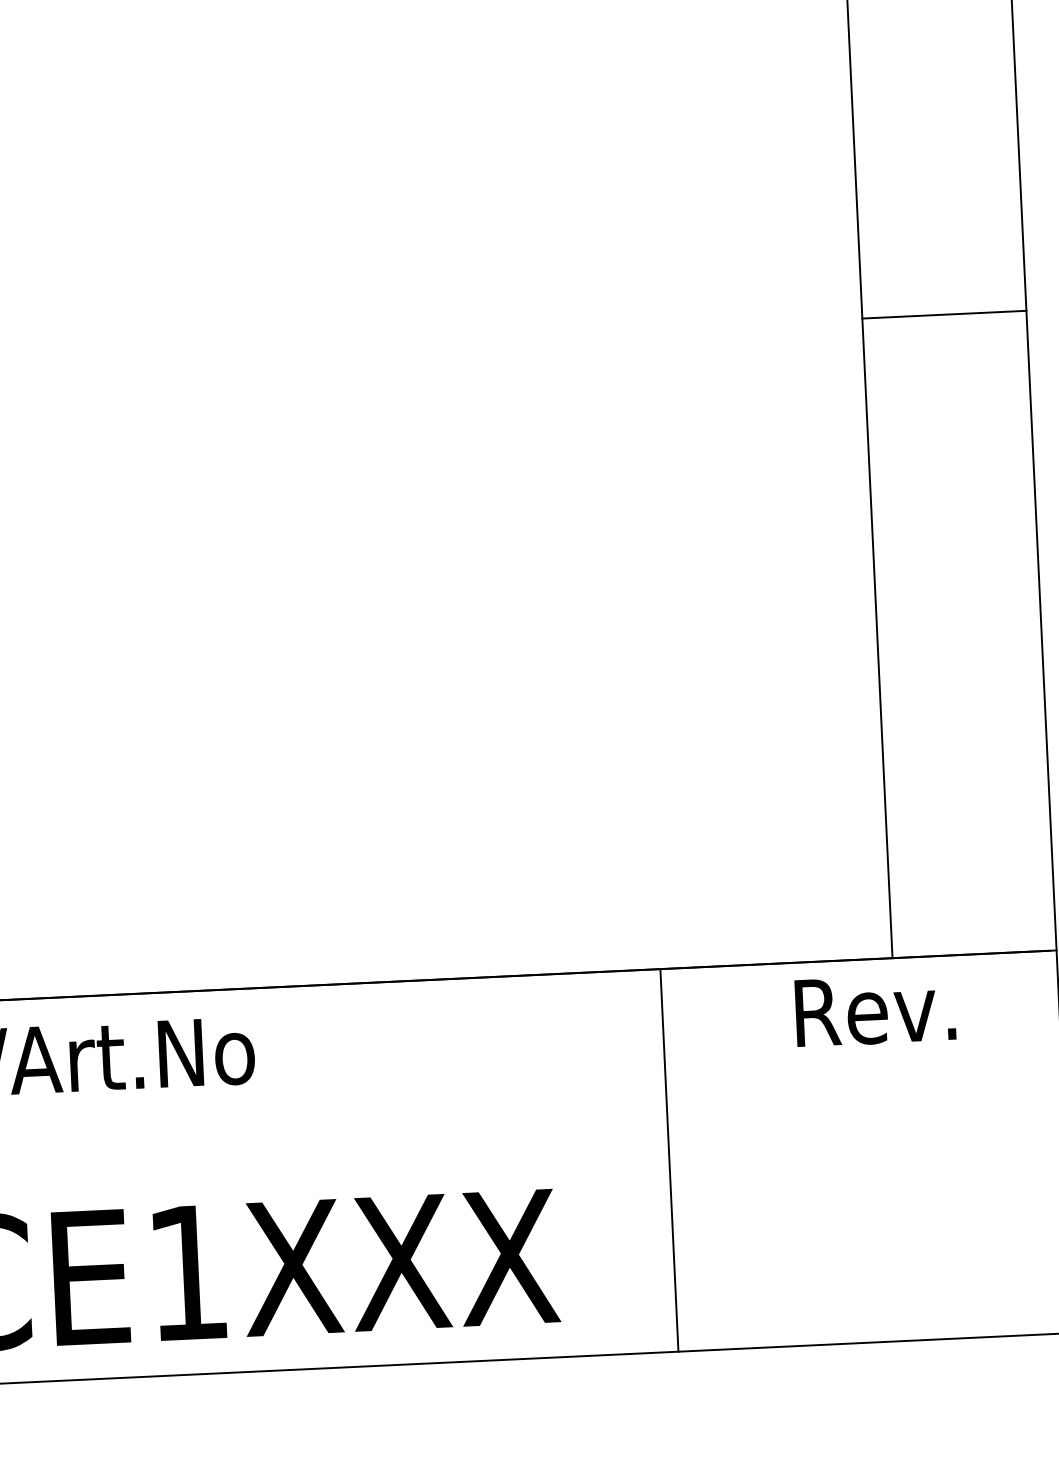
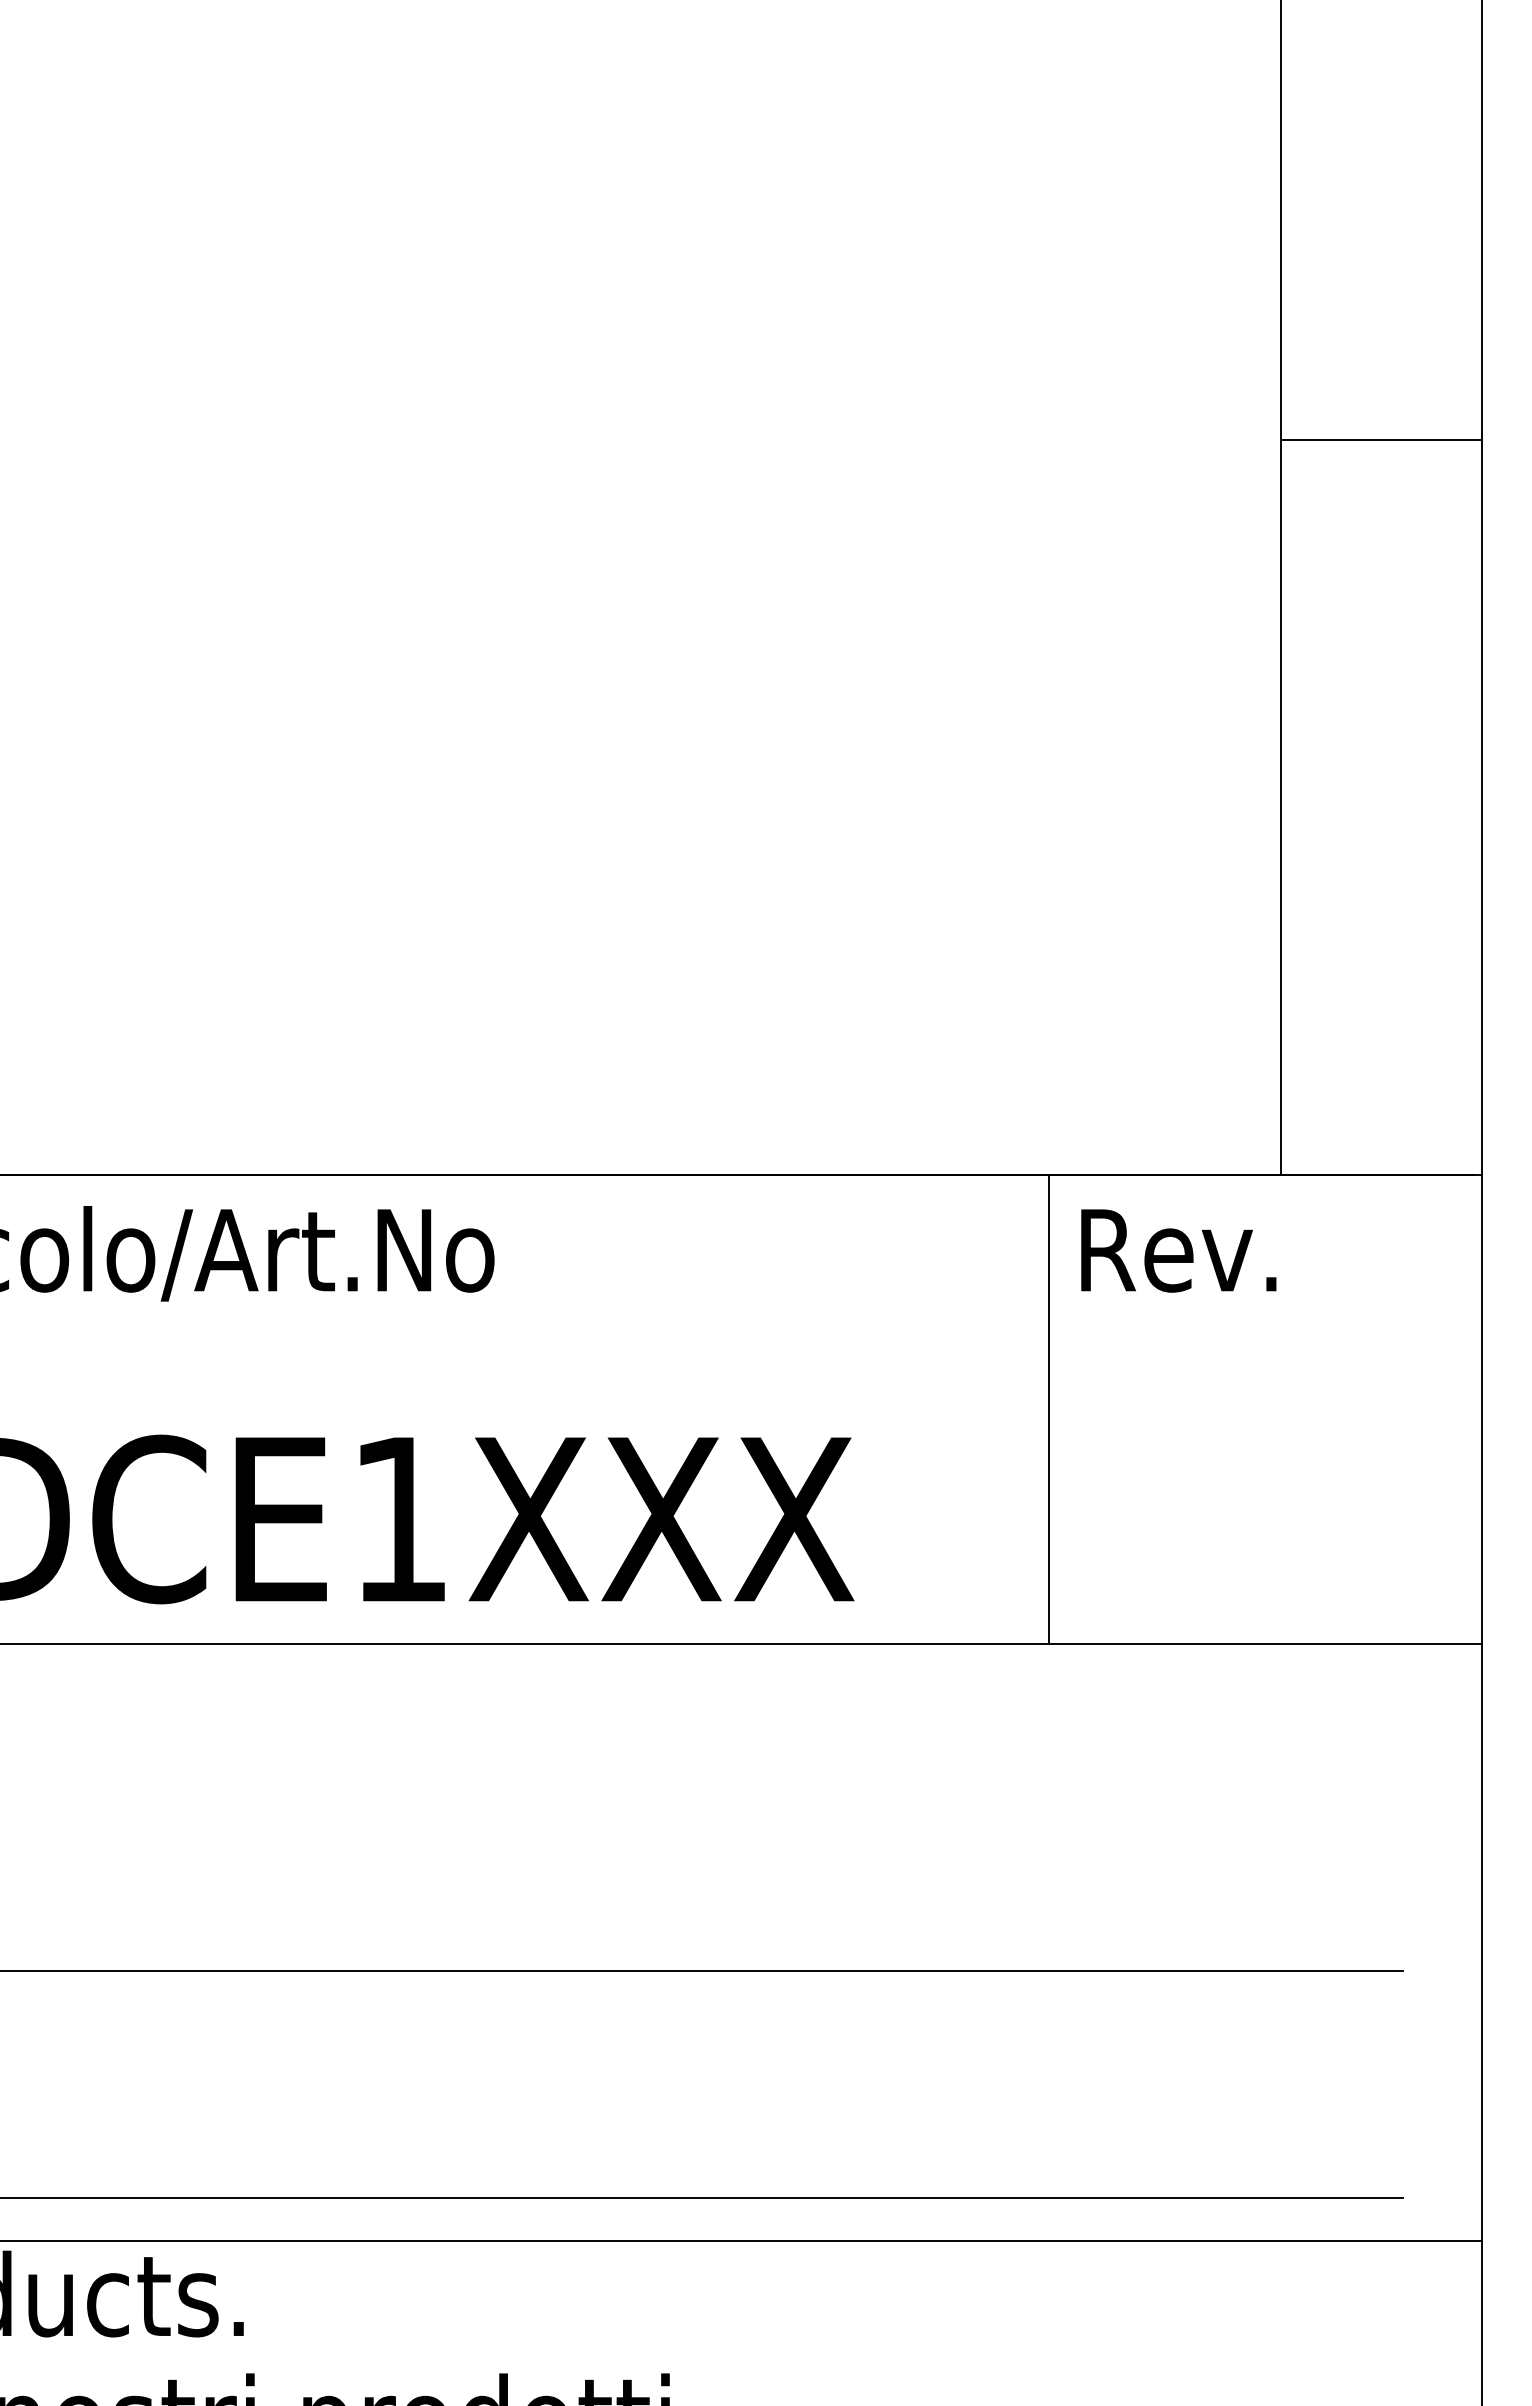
line: (943, 314) -> (1380, 440), moved
text: (875, 1010) -> (1178, 1250), moved
line: (669, 1160) -> (1048, 1409), moved

